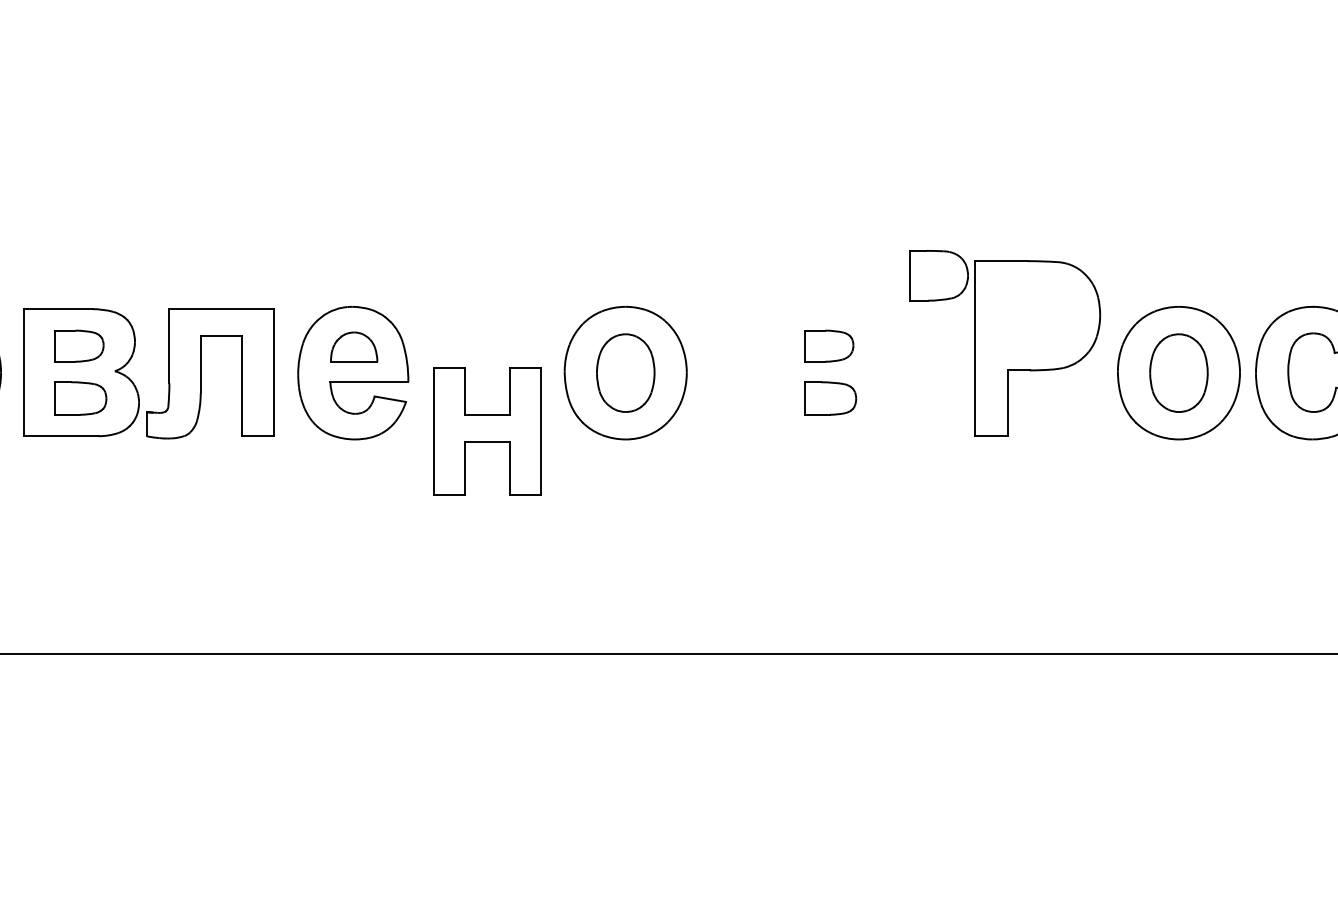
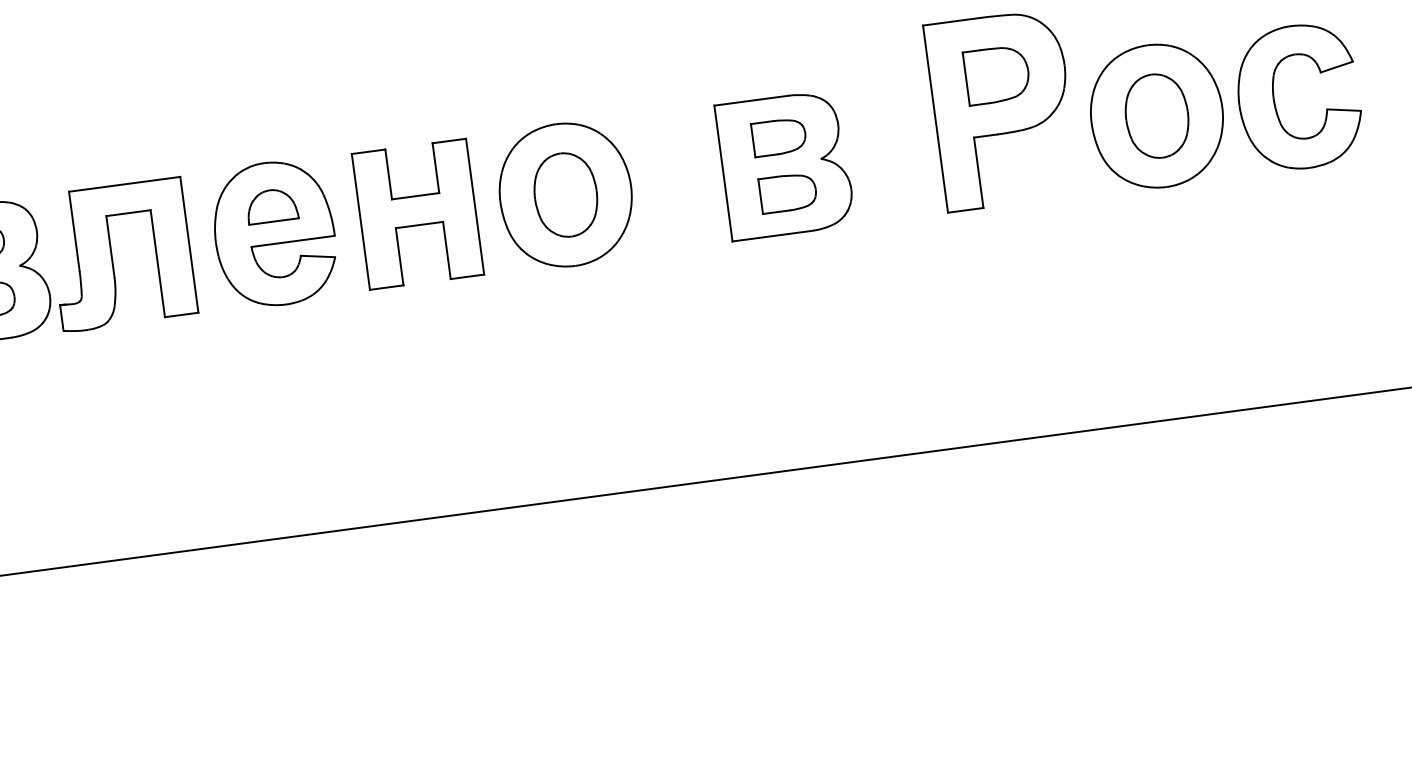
part: (938, 275) -> (996, 74), moved
part: (830, 372) -> (784, 165), added
part: (487, 431) -> (418, 214), moved

